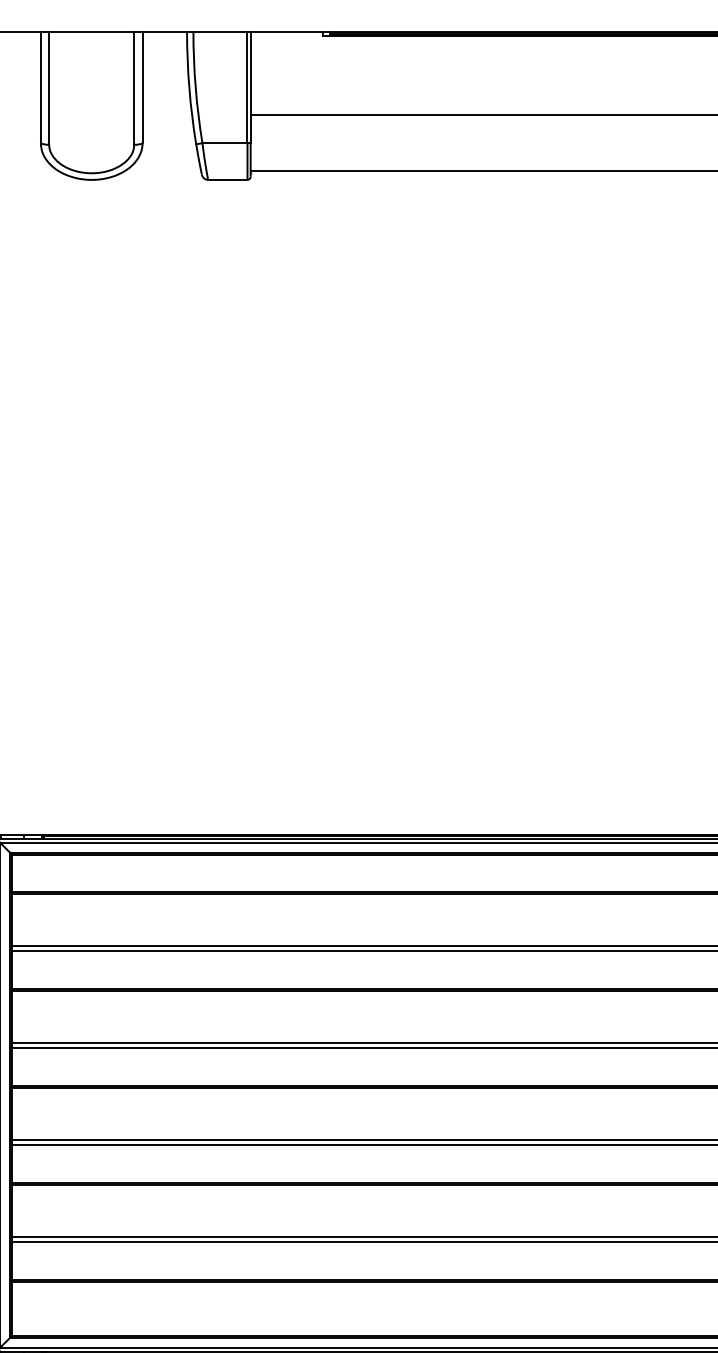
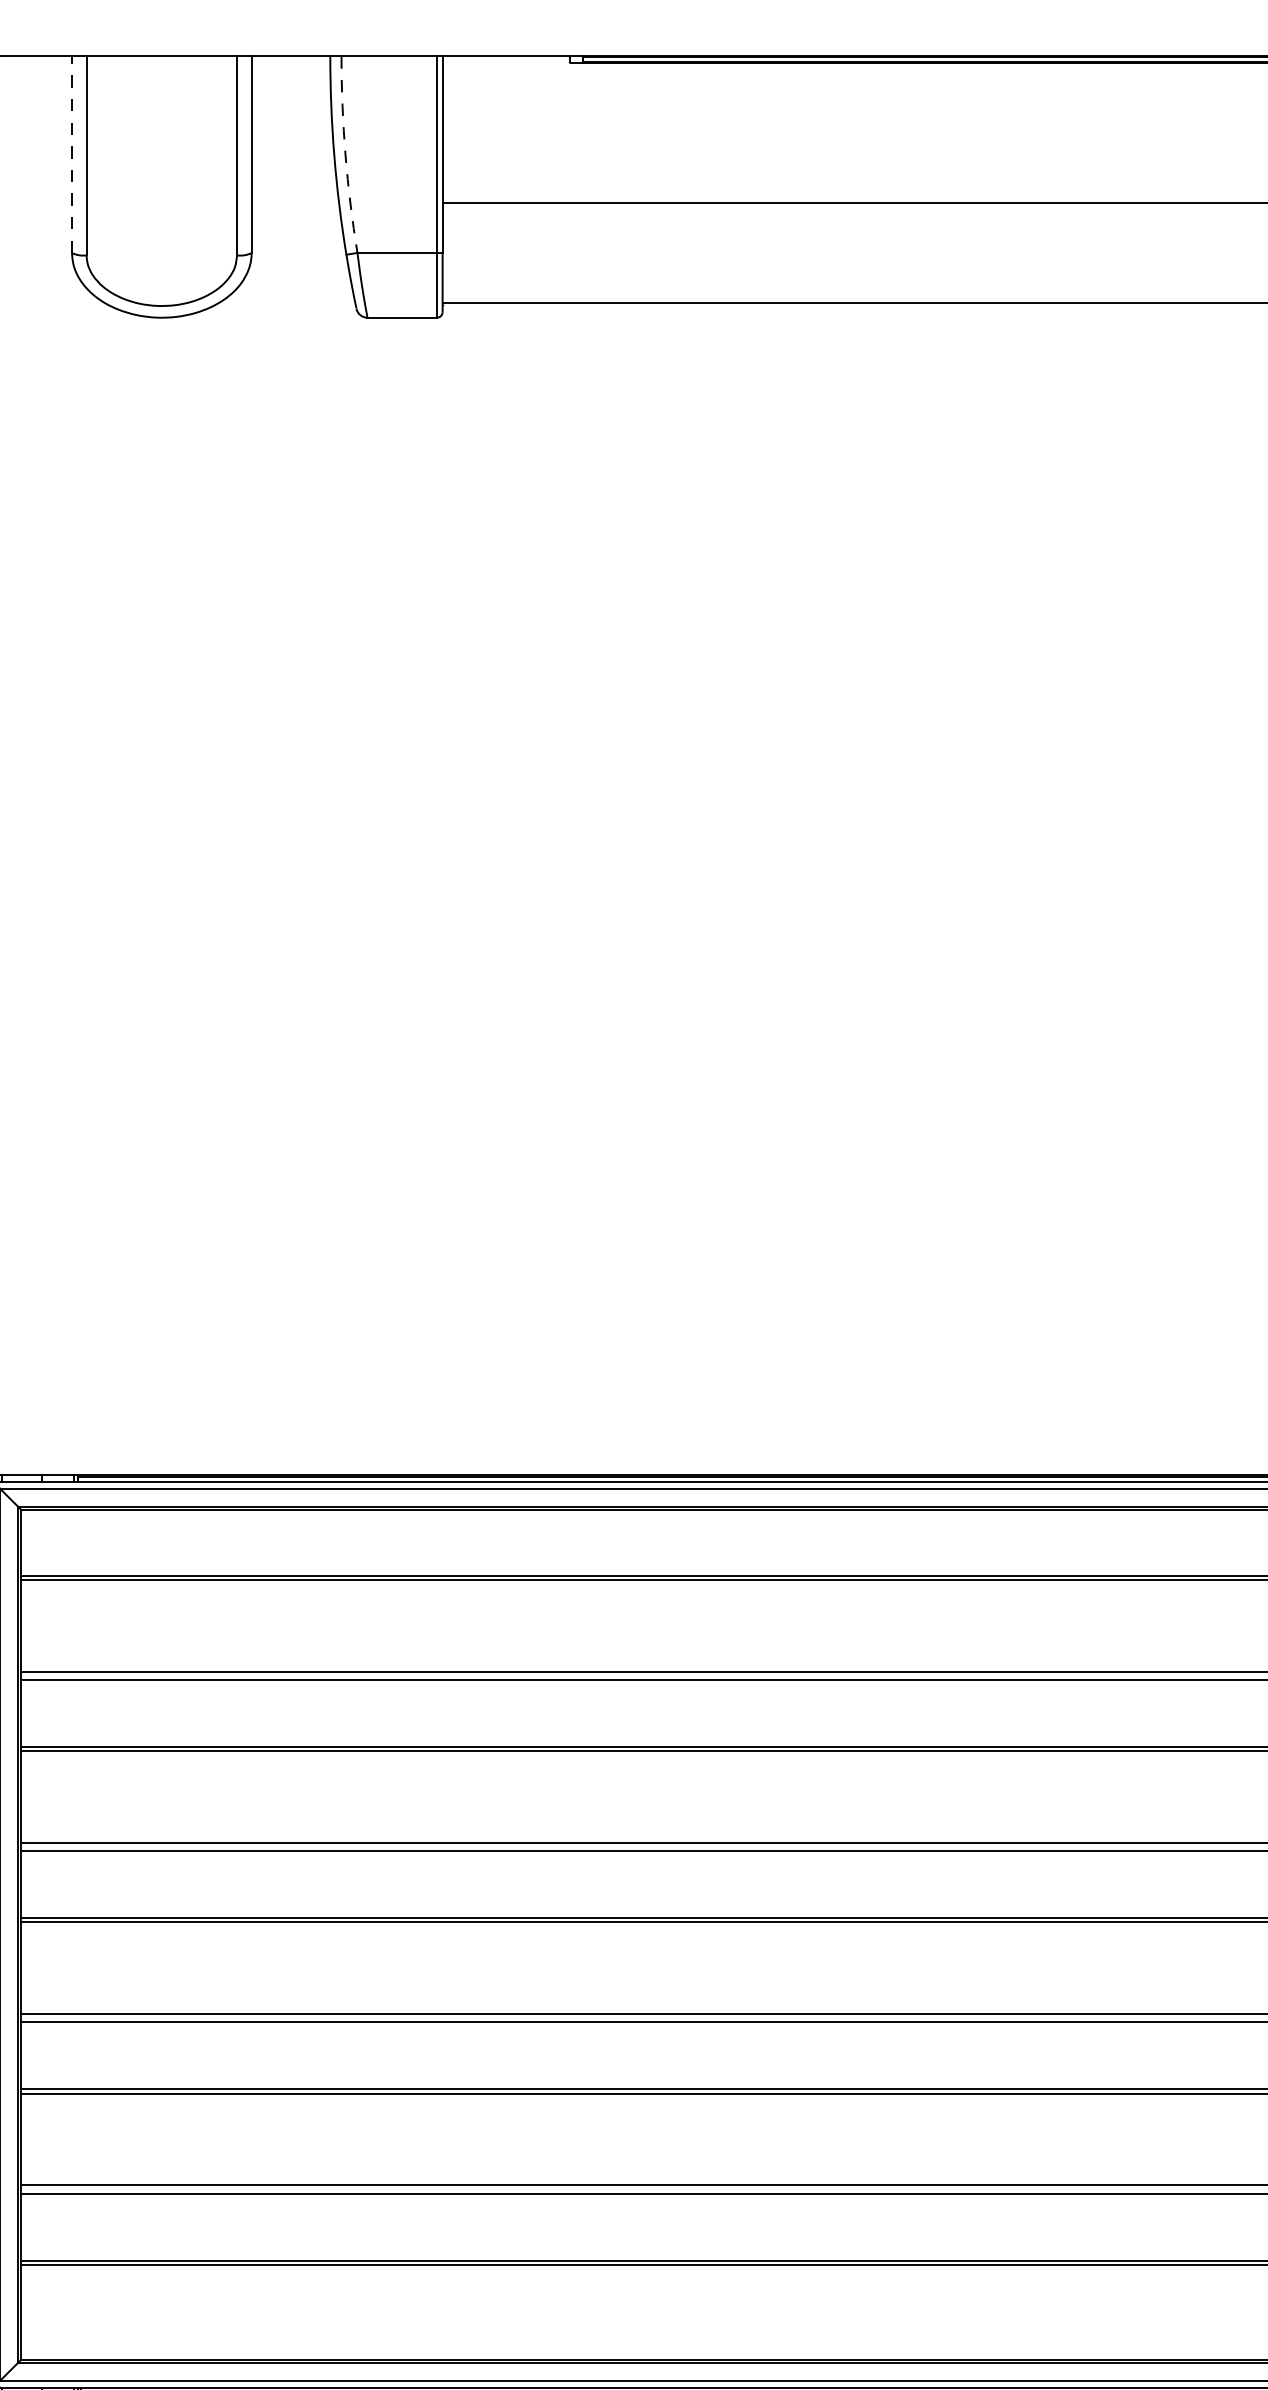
line: (40, 87) -> (71, 154), solid -> dashed
arc: (195, 87) -> (345, 154), solid -> dashed

